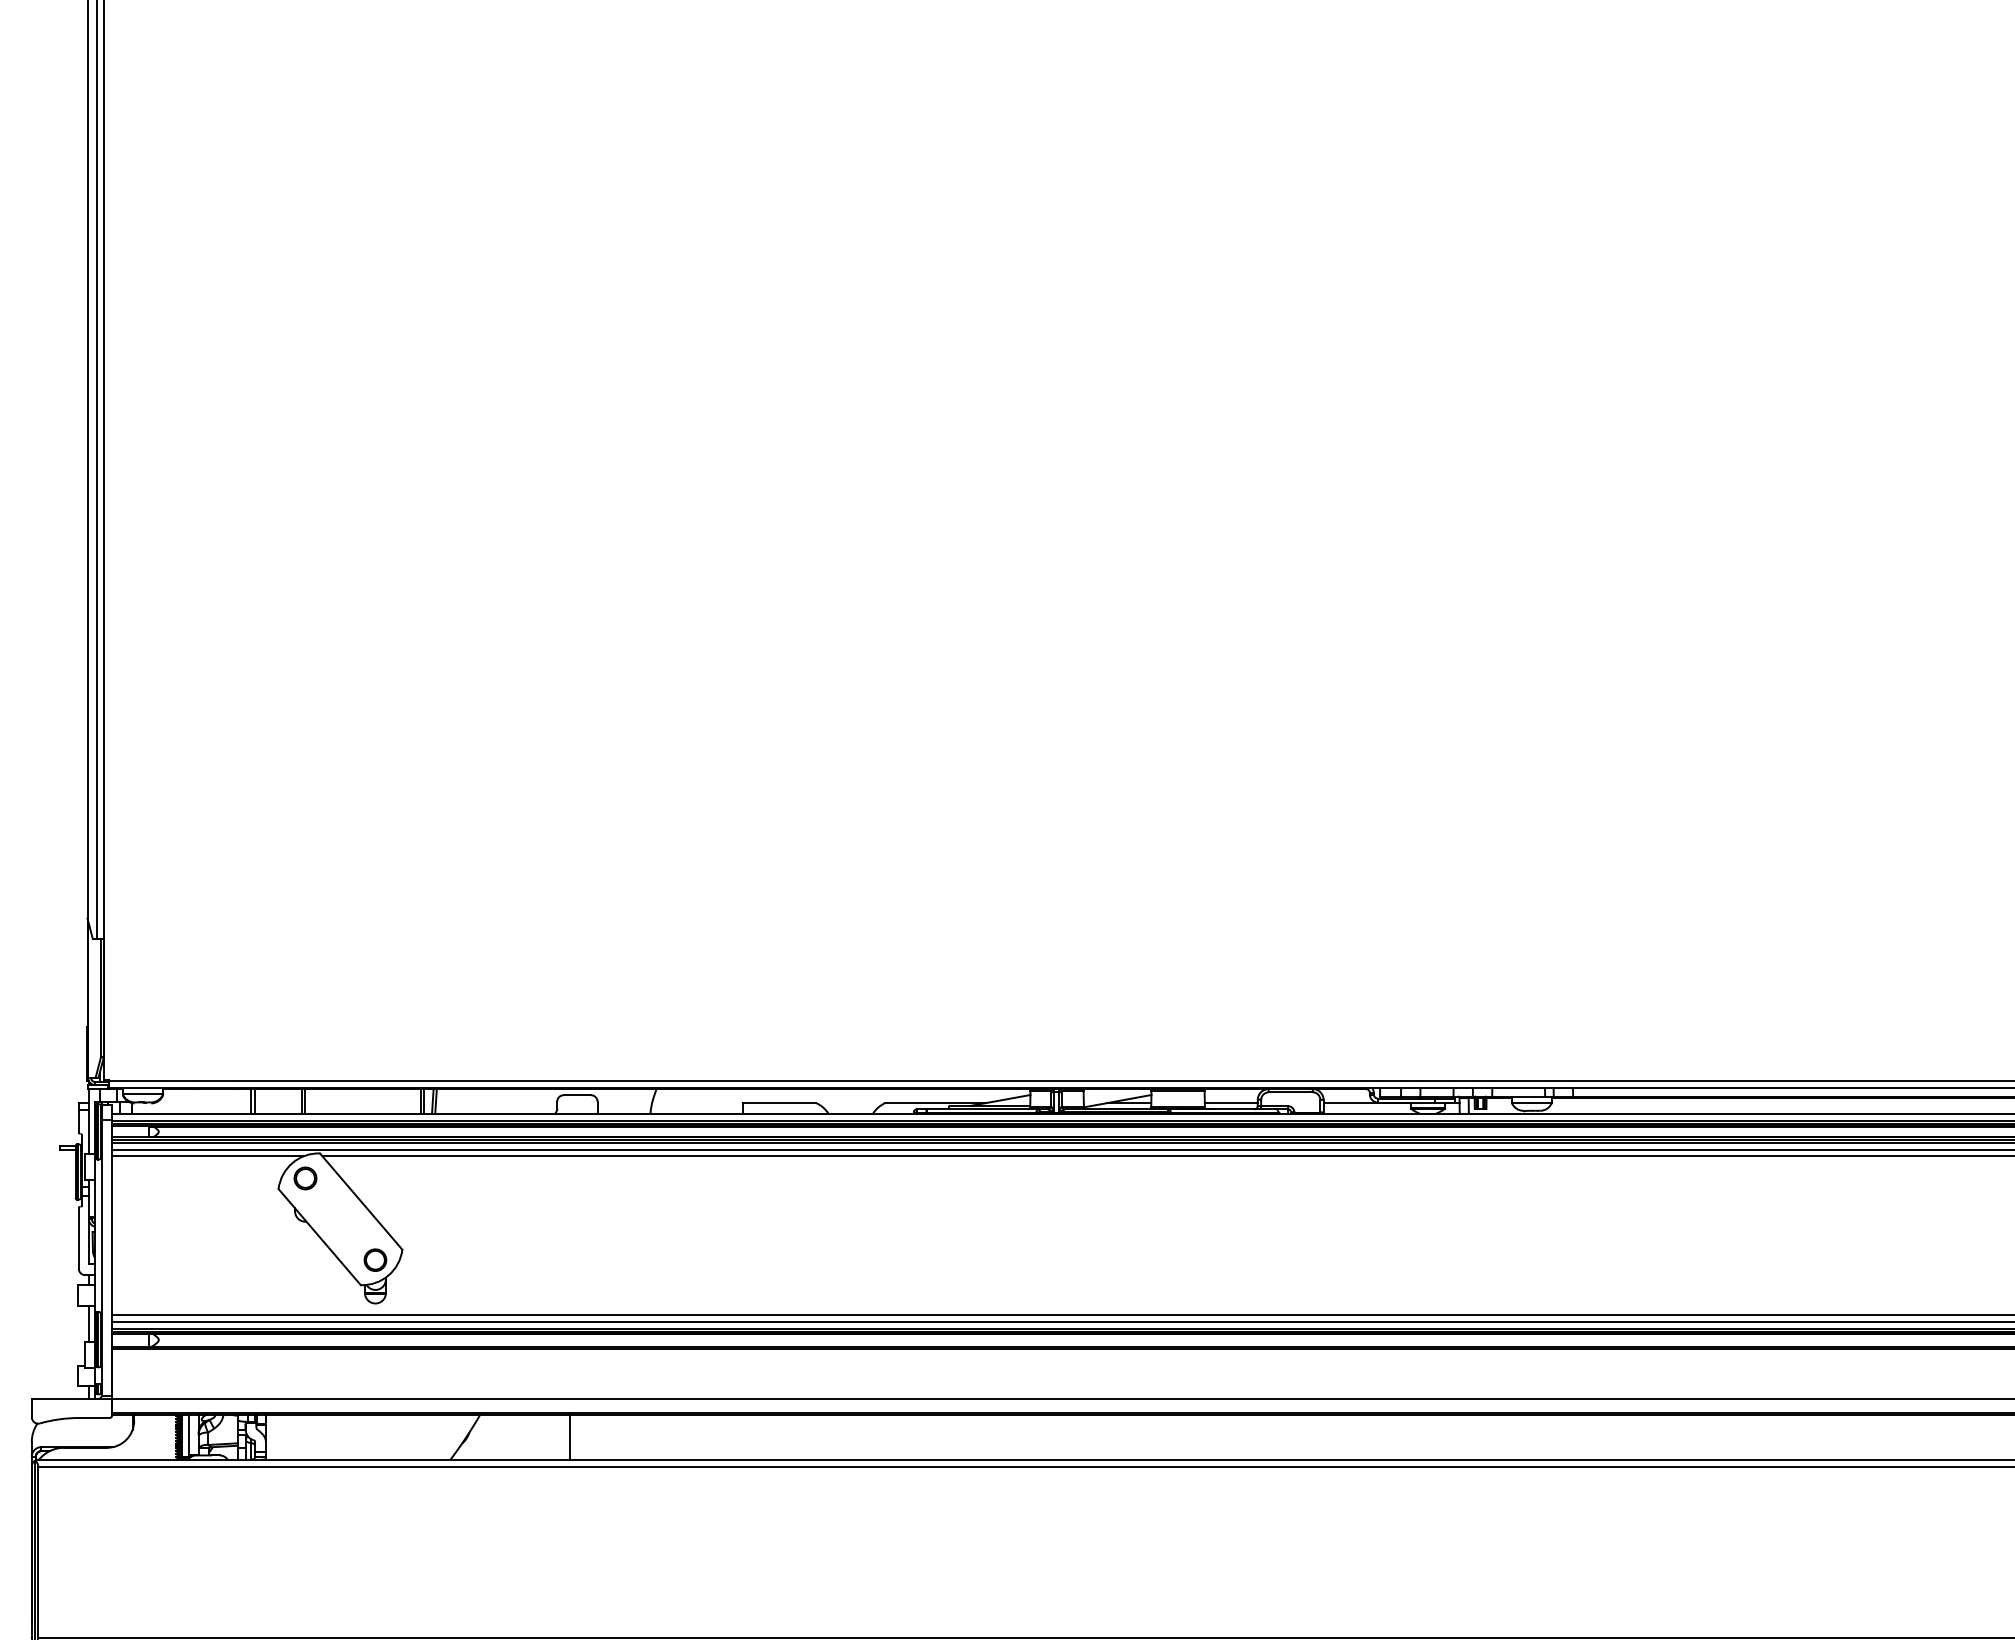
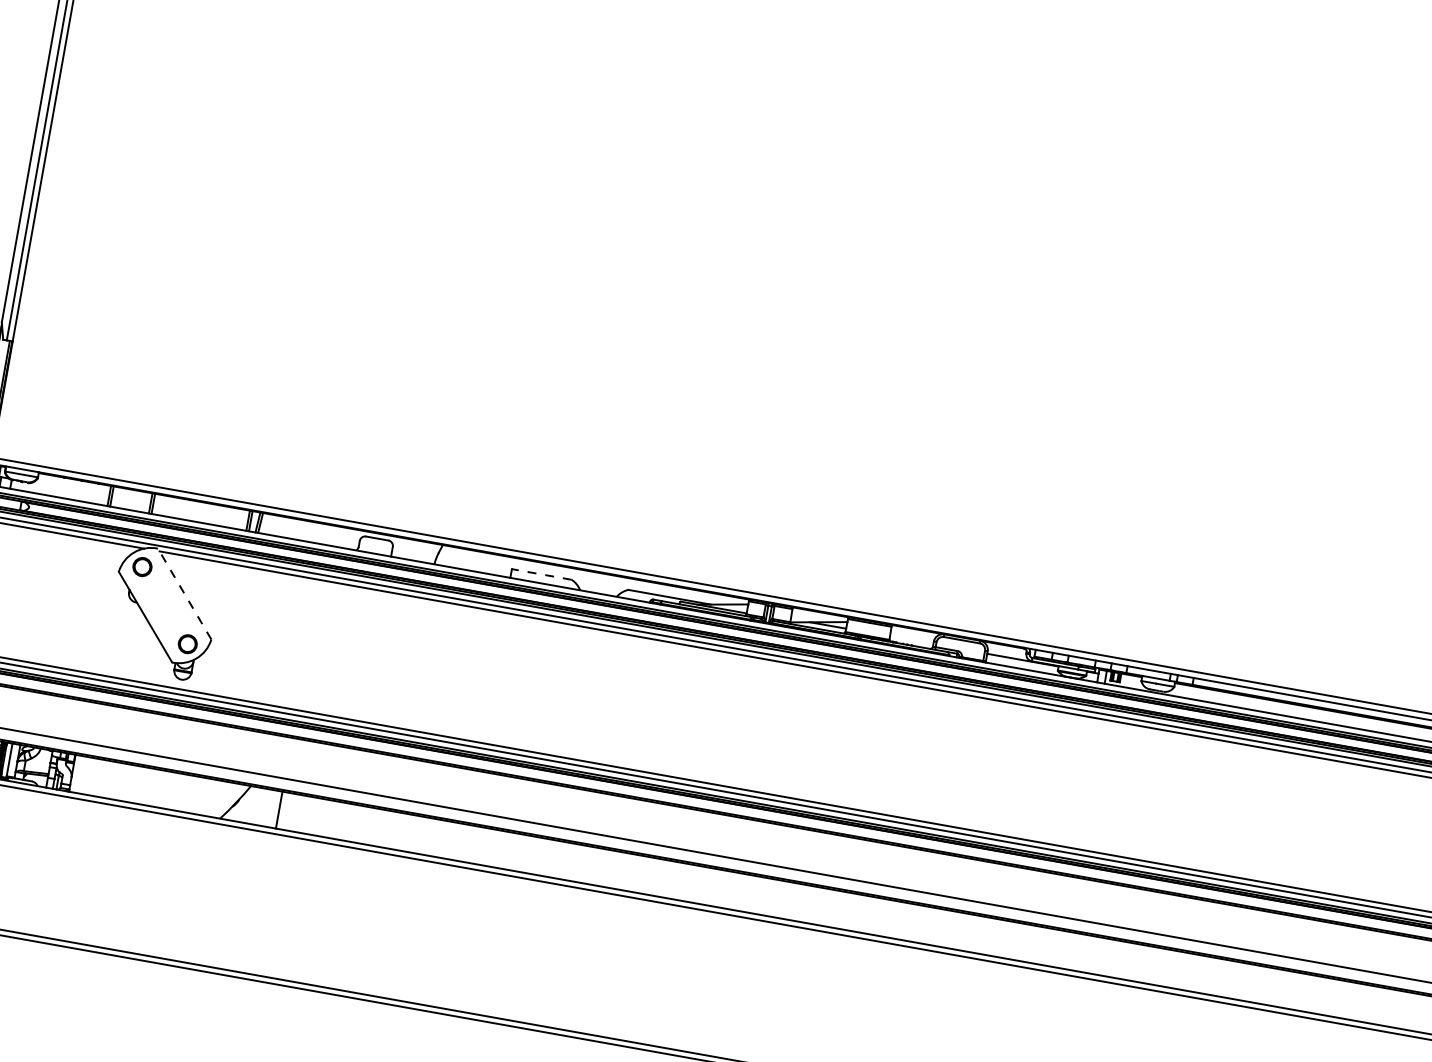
line: (779, 1103) -> (541, 574), solid -> dashed
line: (1230, 1103) -> (910, 640), removed
line: (360, 1201) -> (184, 593), solid -> dashed
line: (569, 1436) -> (279, 809), moved

